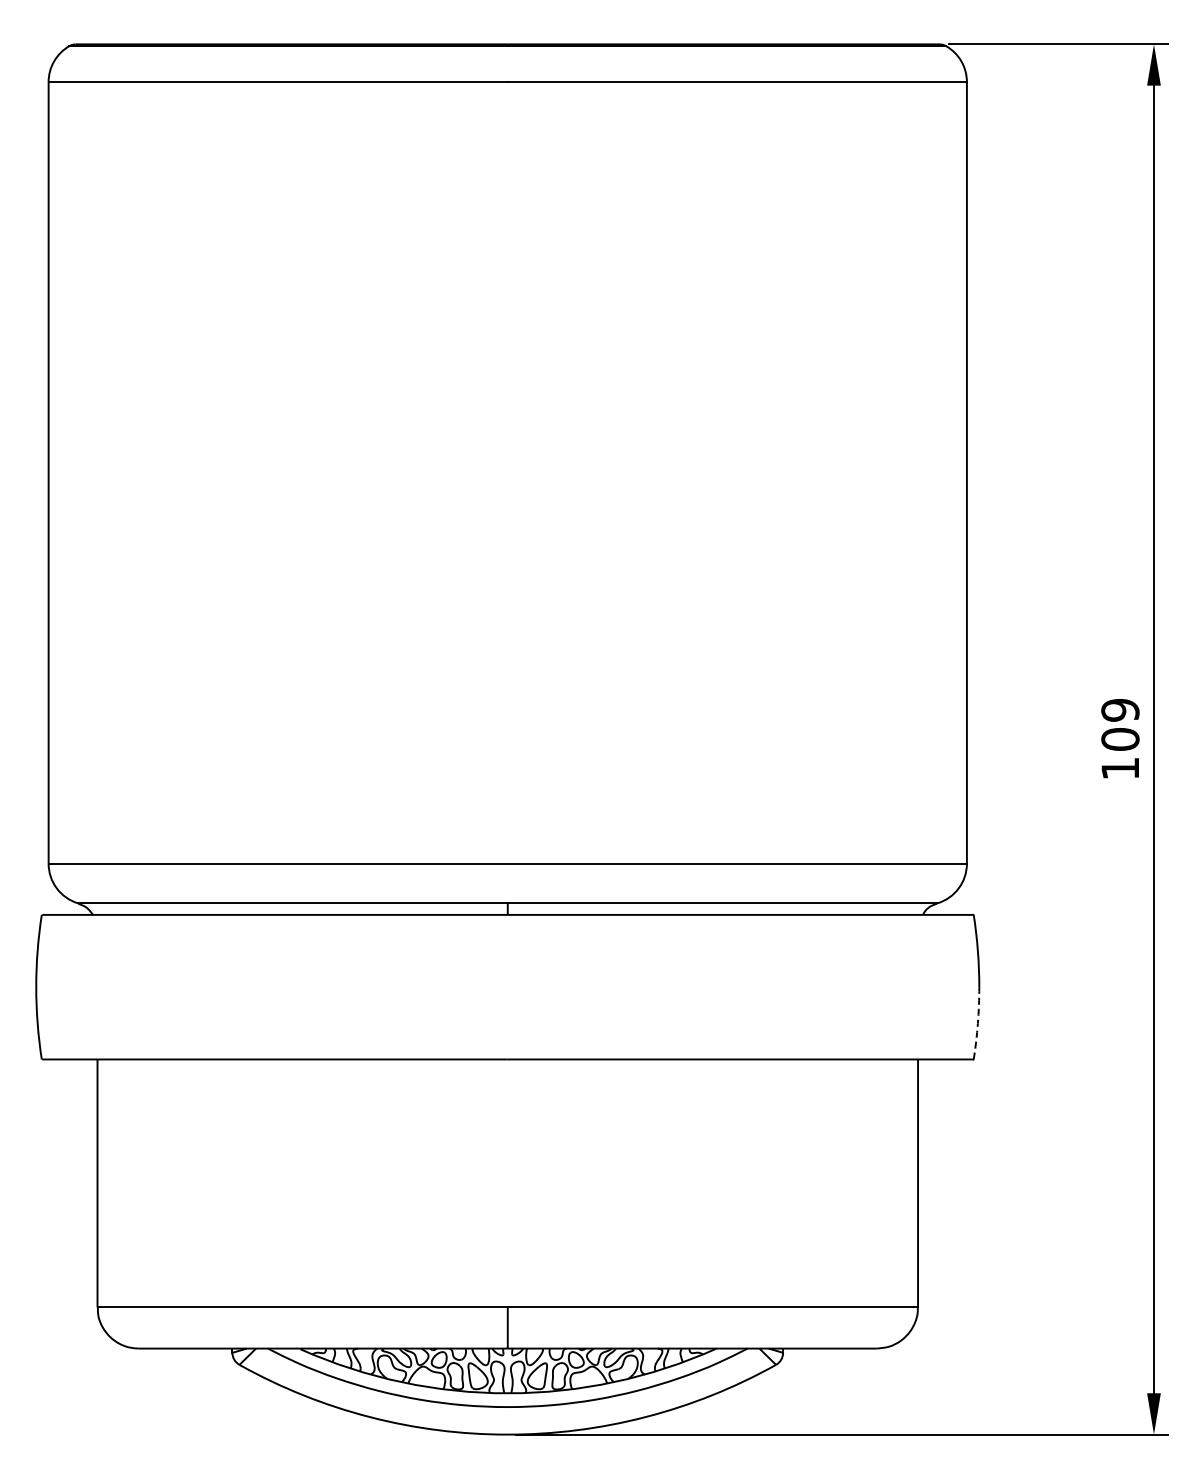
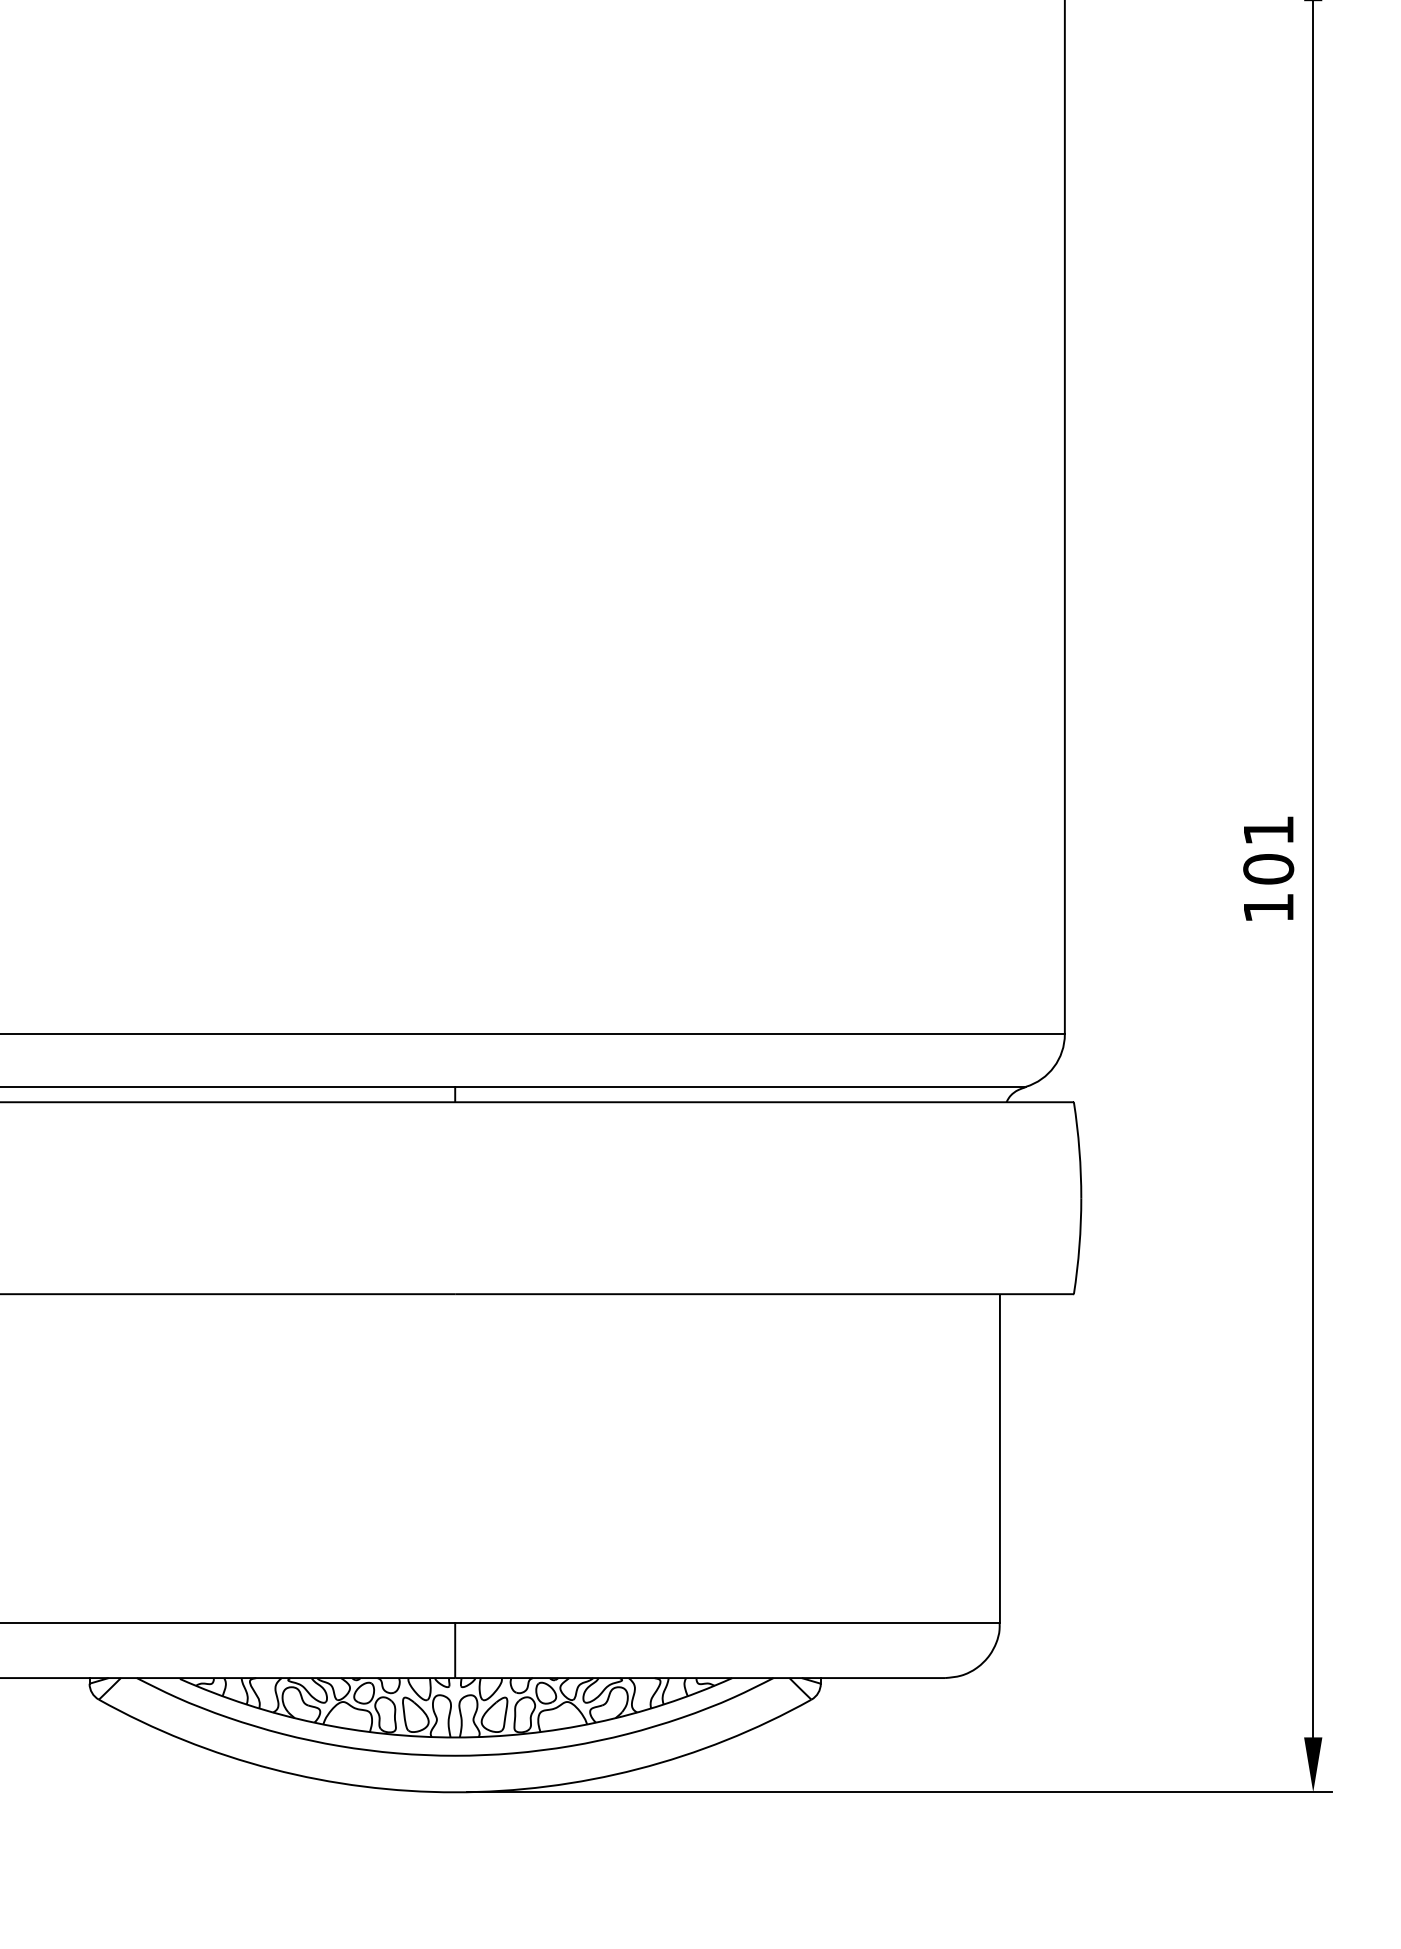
text: (1120, 710) -> (1268, 830), 109 -> 101
arc: (977, 1023) -> (1078, 1246), dashed -> solid

